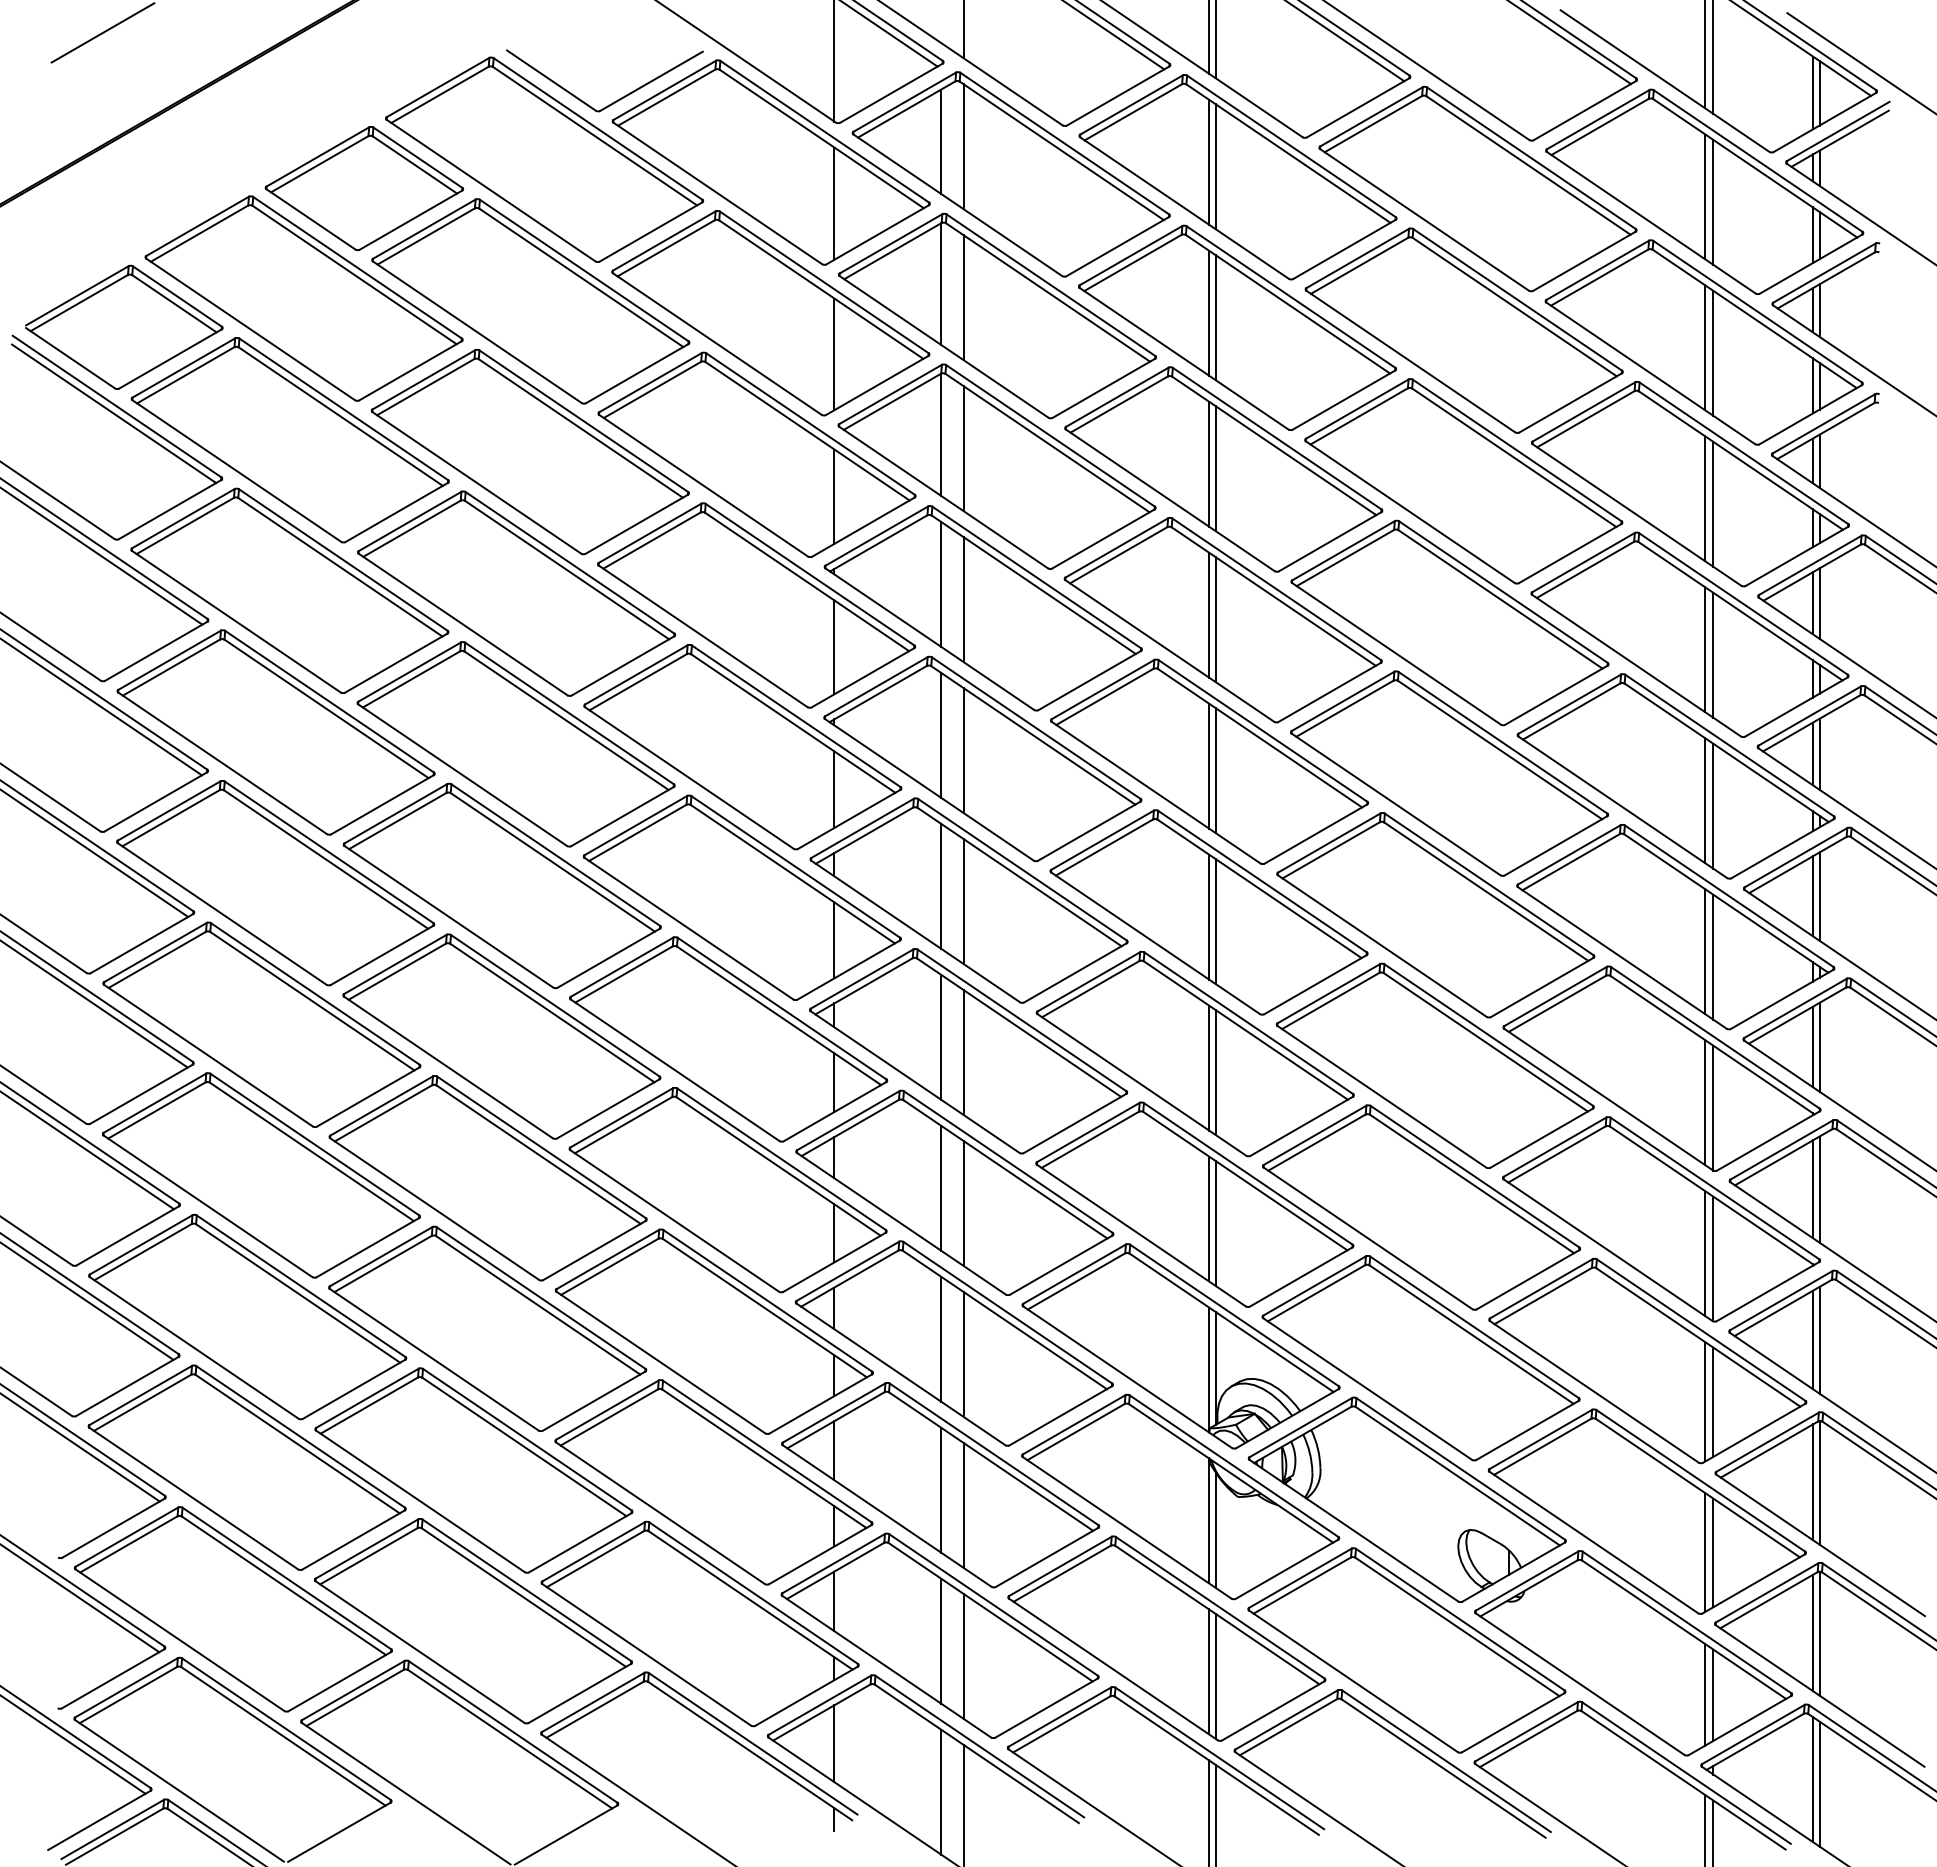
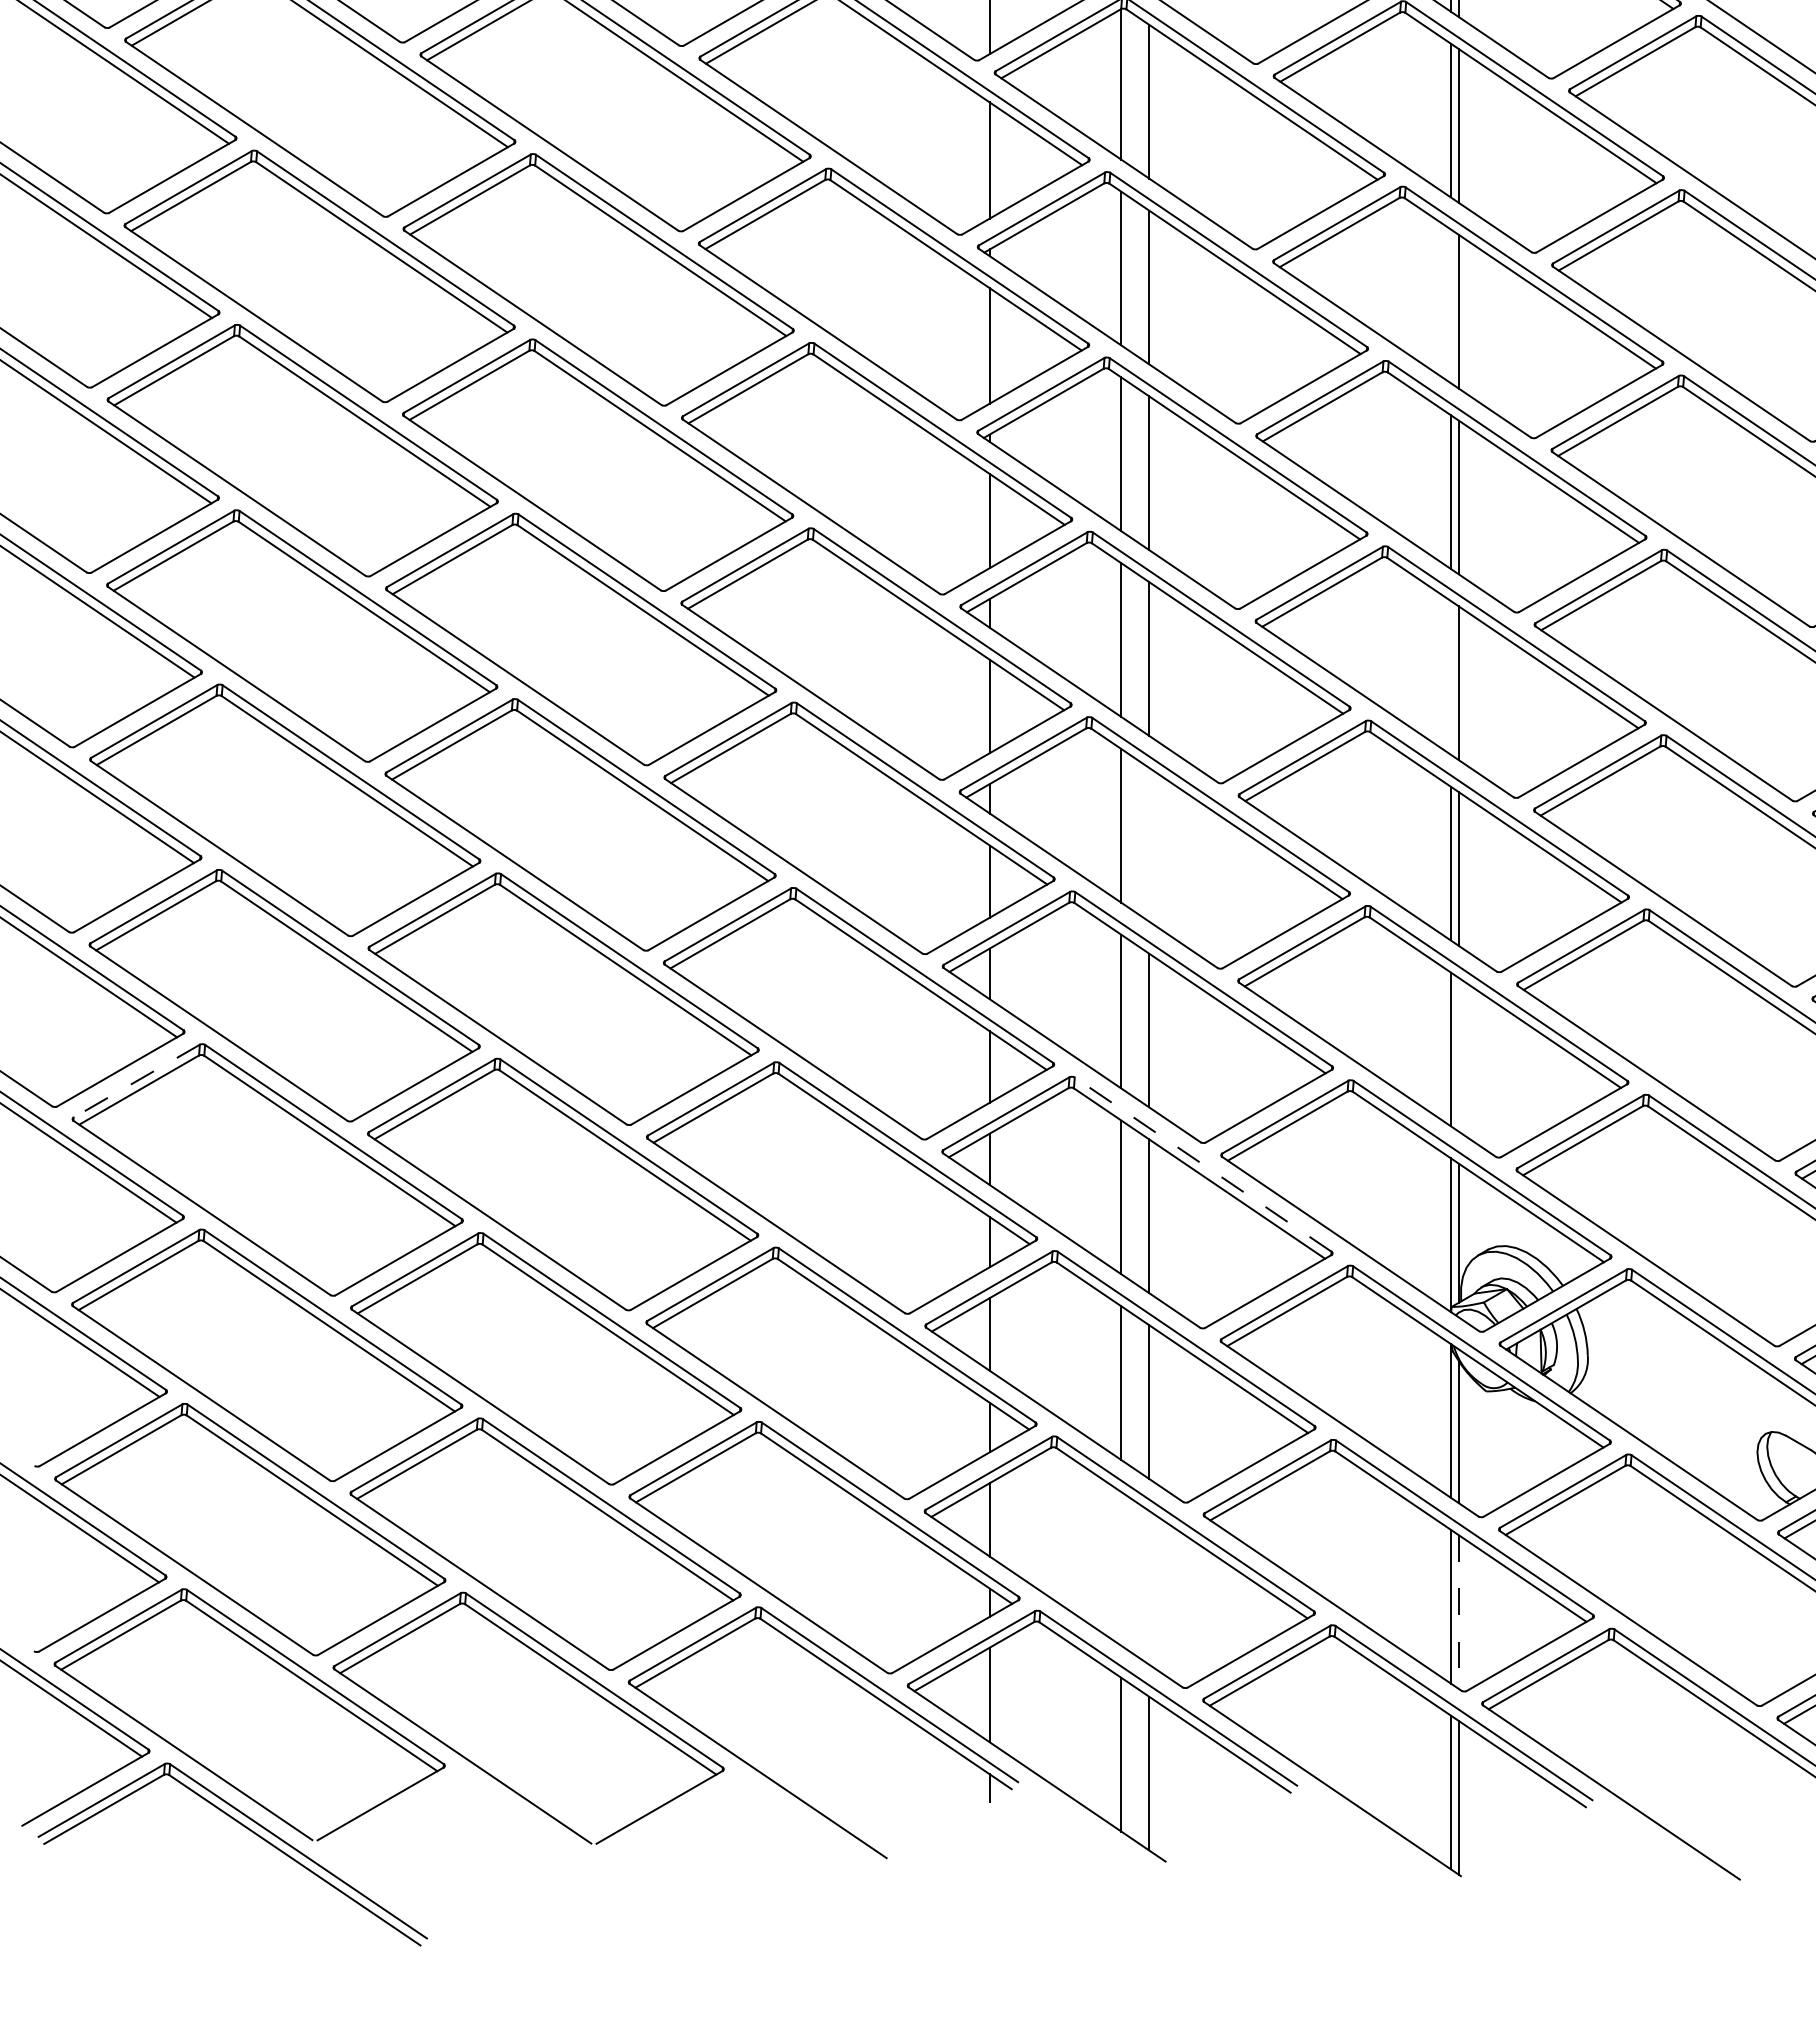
line: (1209, 614) -> (1451, 305), removed
line: (1209, 916) -> (1451, 677), removed
line: (963, 1052) -> (1148, 844), removed
line: (1215, 1223) -> (1458, 1054), removed
line: (140, 1245) -> (135, 1081), solid -> dashed
line: (1007, 1312) -> (1202, 1164), solid -> dashed
line: (941, 1640) -> (1121, 1567), removed
line: (963, 1656) -> (1148, 1587), removed
line: (1215, 1676) -> (1458, 1612), solid -> dashed

